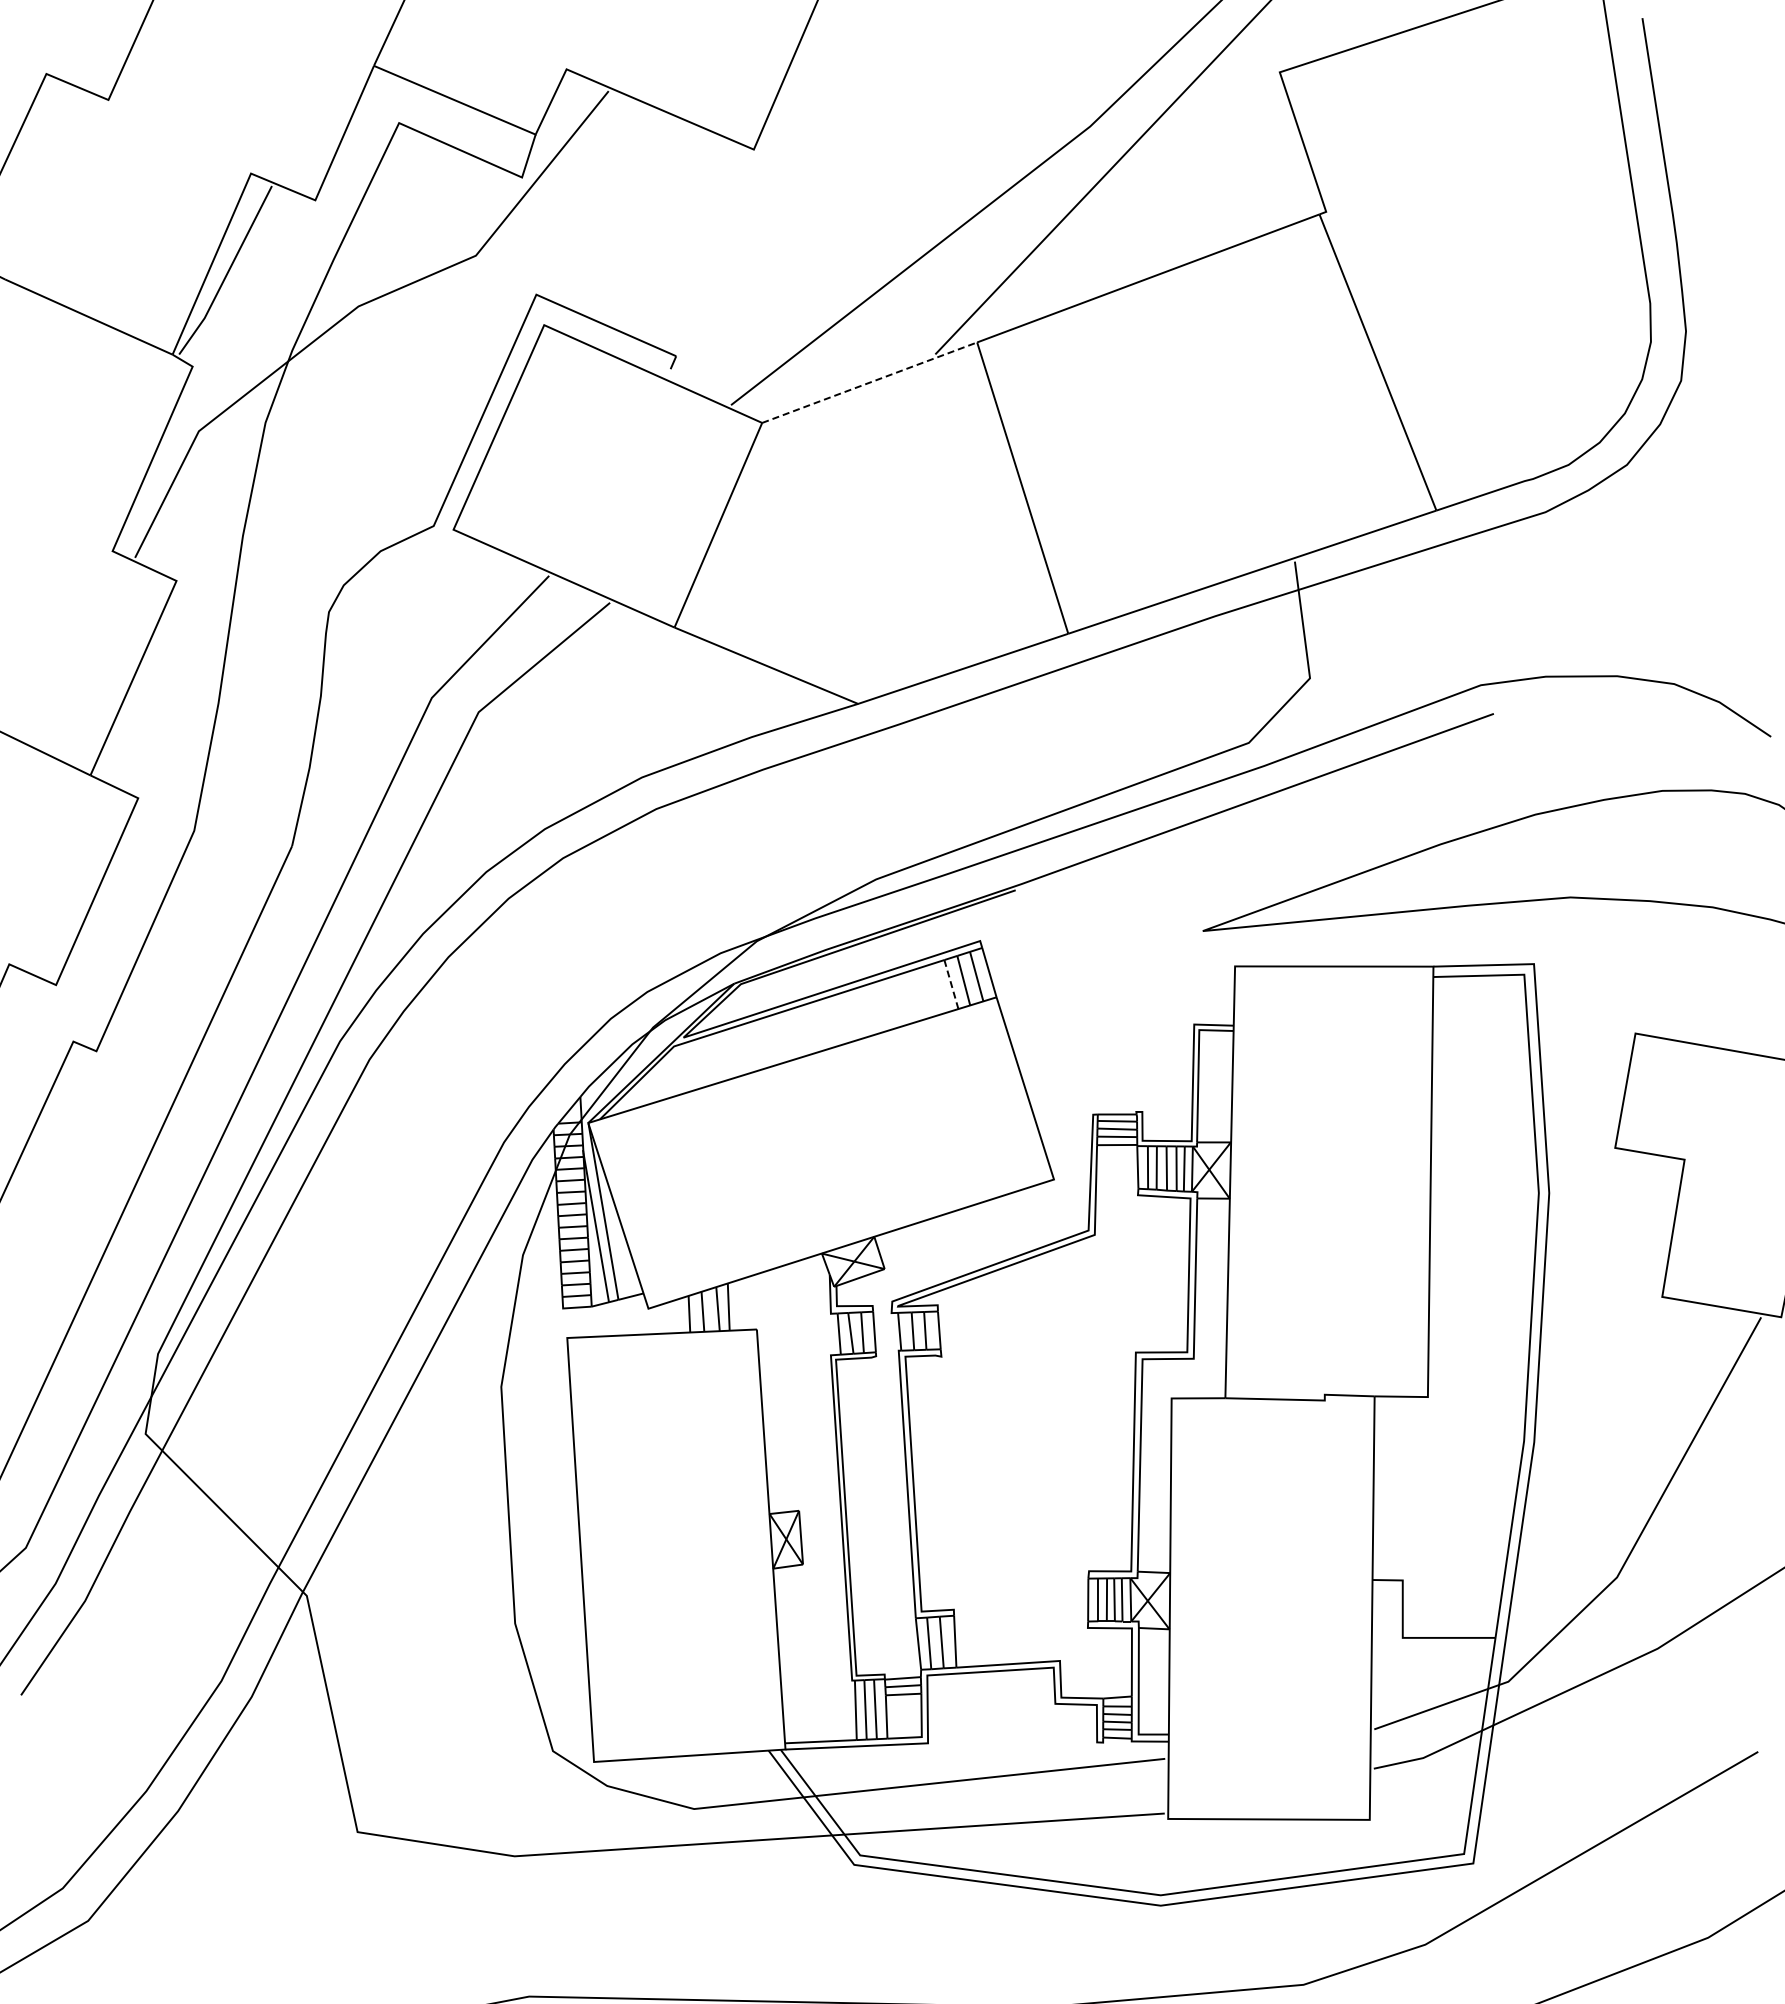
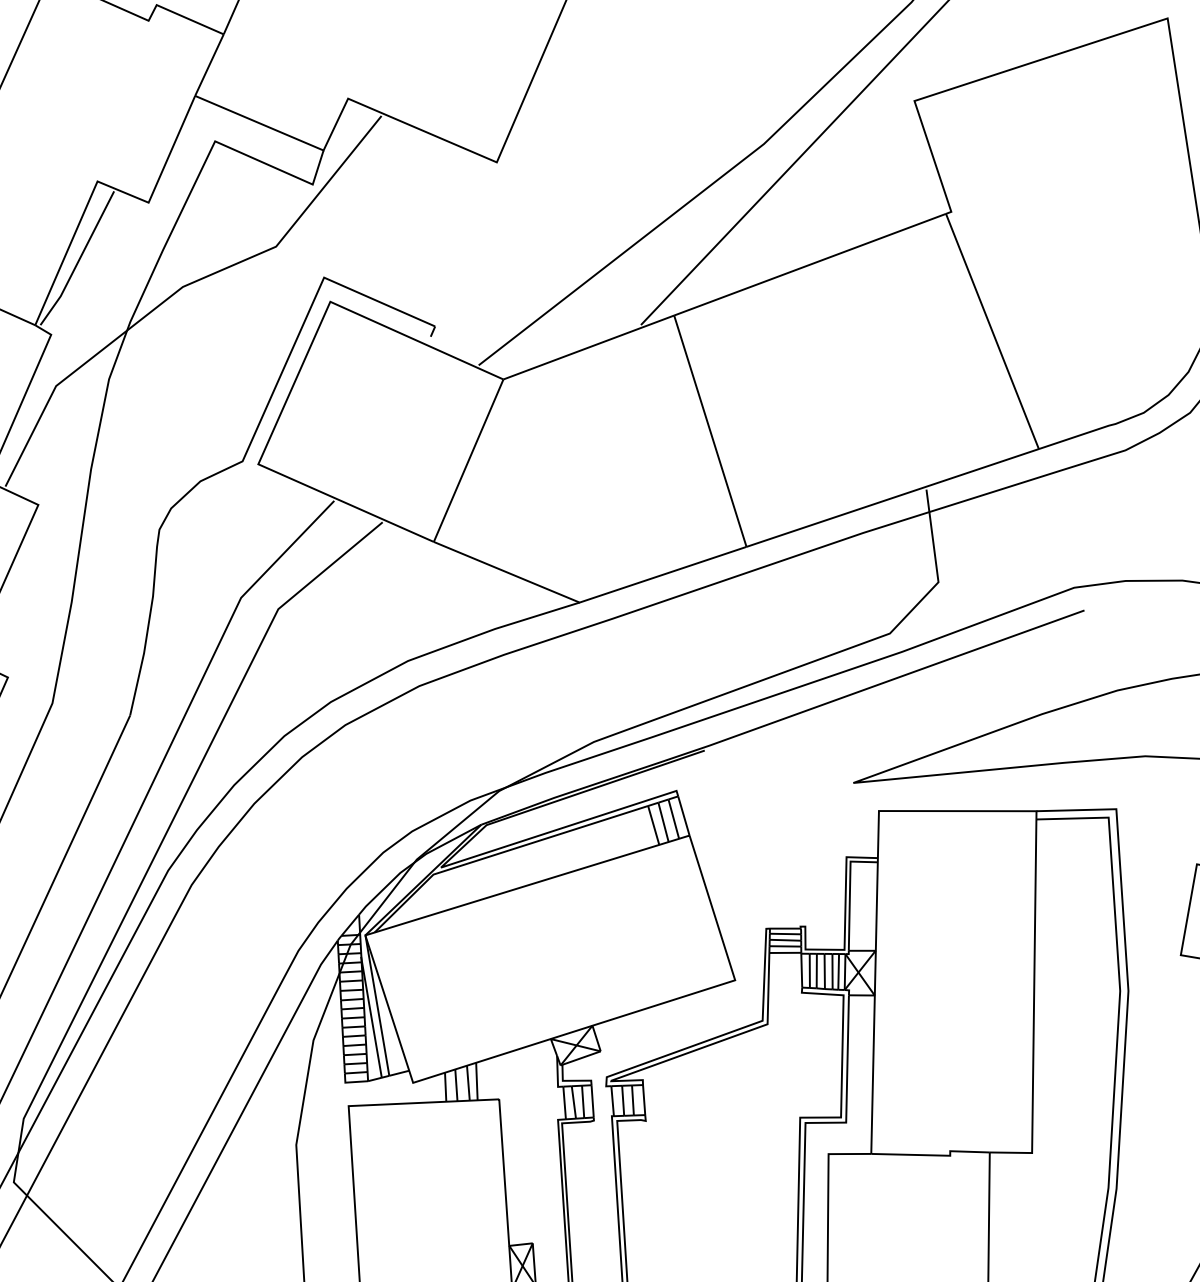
line: (869, 382) -> (588, 347), dashed -> solid
line: (951, 984) -> (653, 825), dashed -> solid

